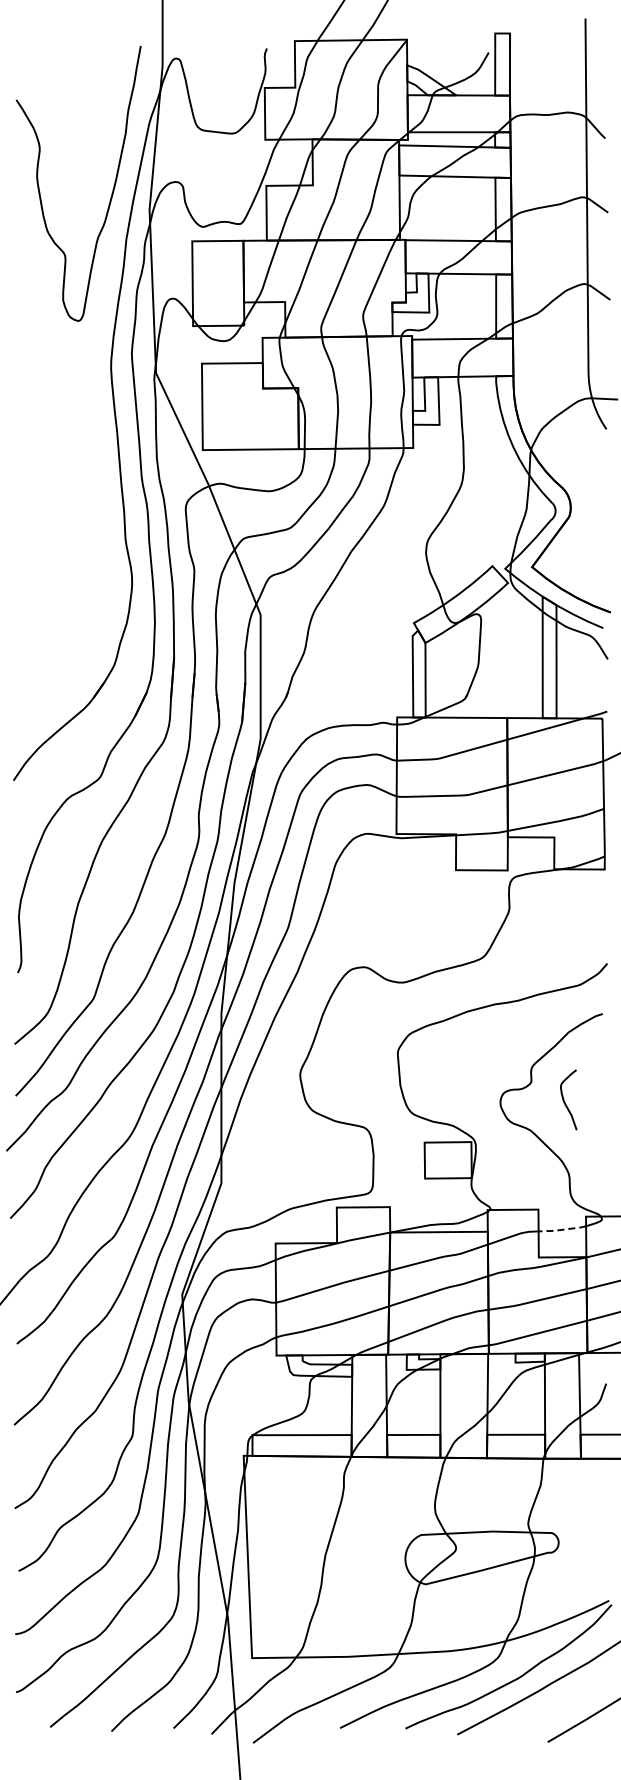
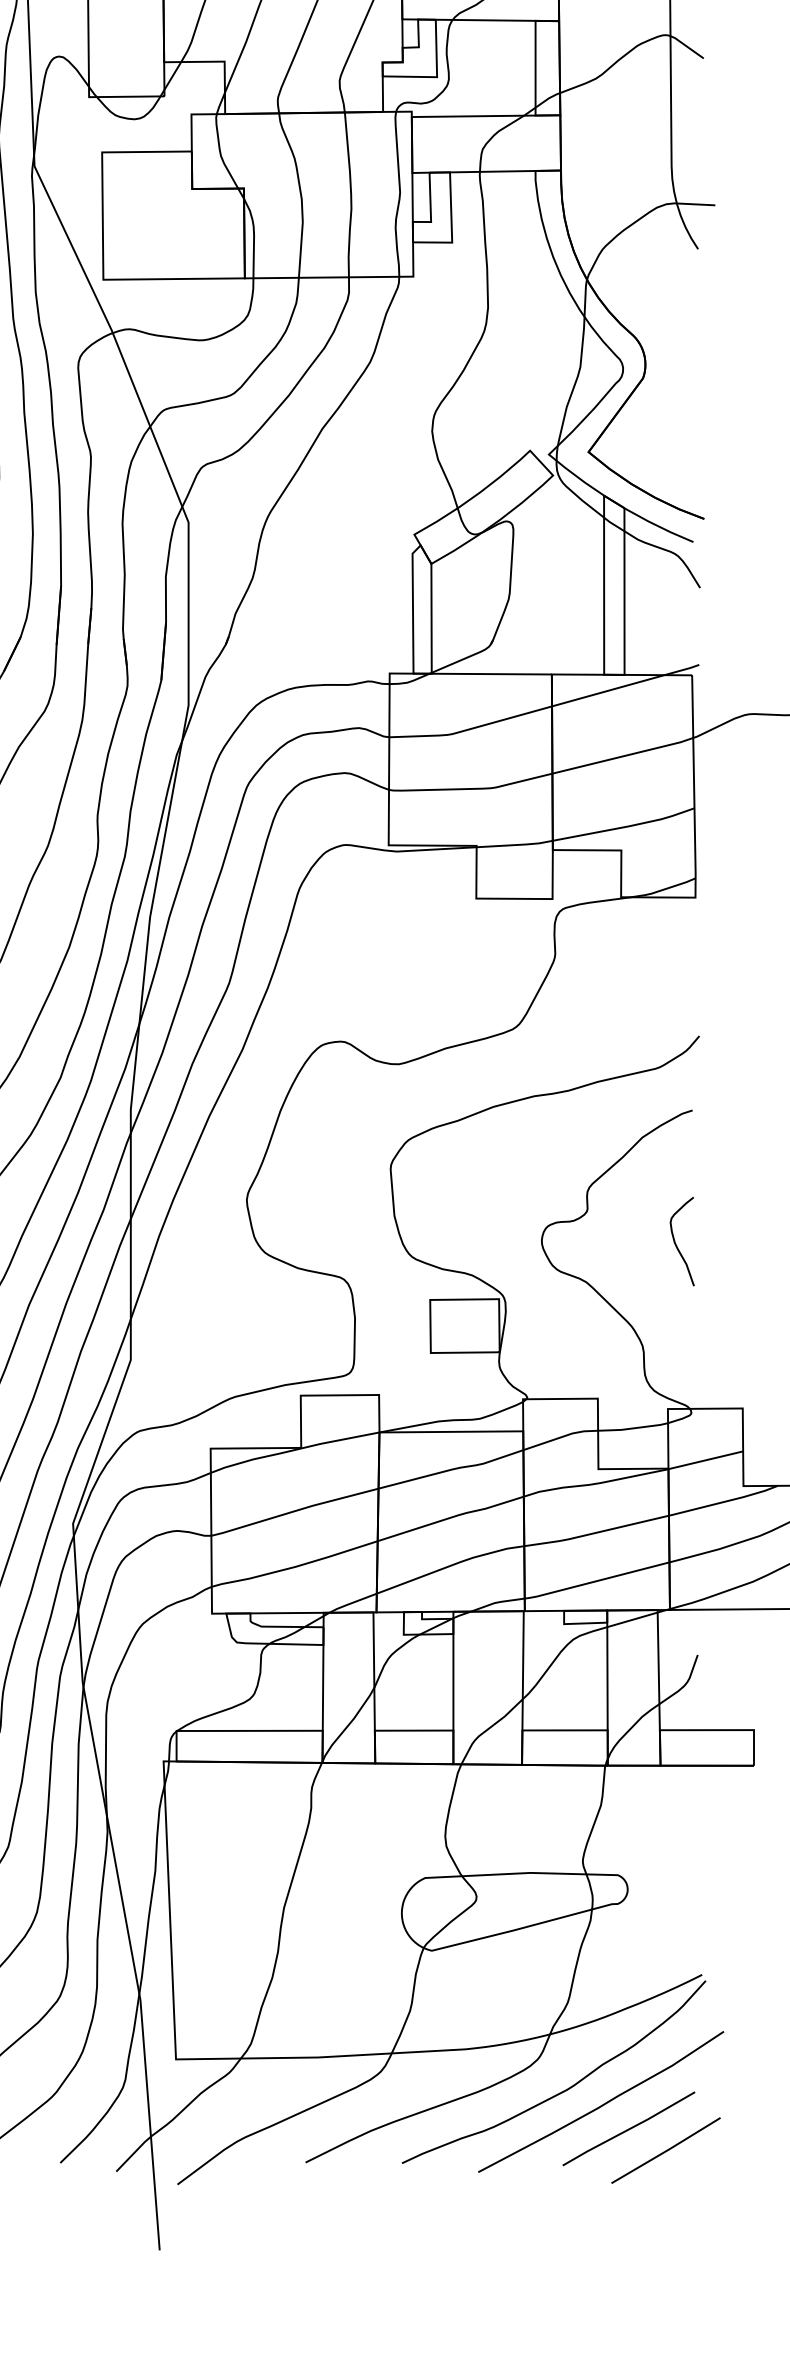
curve: (564, 1099) -> (676, 1240), moved
line: (562, 1229) -> (633, 1427), dashed -> solid
line: (559, 1704) -> (628, 2127), added

